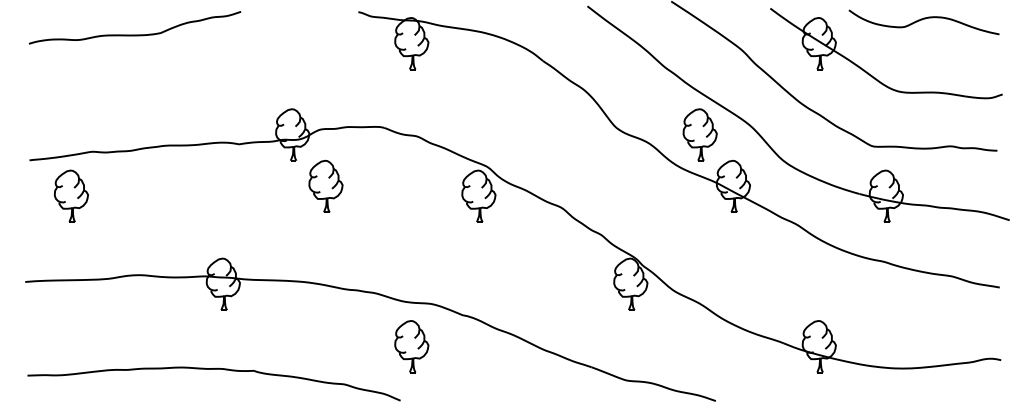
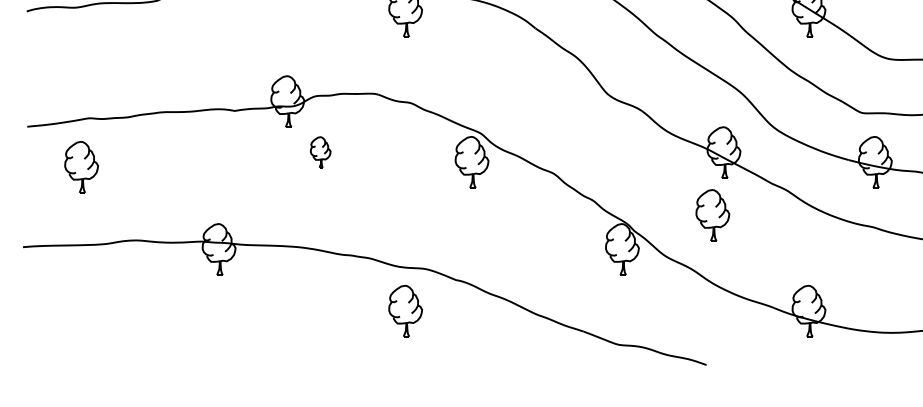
part: (699, 134) -> (712, 215), moved
part: (325, 185) -> (320, 151), size x0.6
part: (71, 195) -> (81, 166), moved
curve: (213, 369) -> (209, 333), removed

